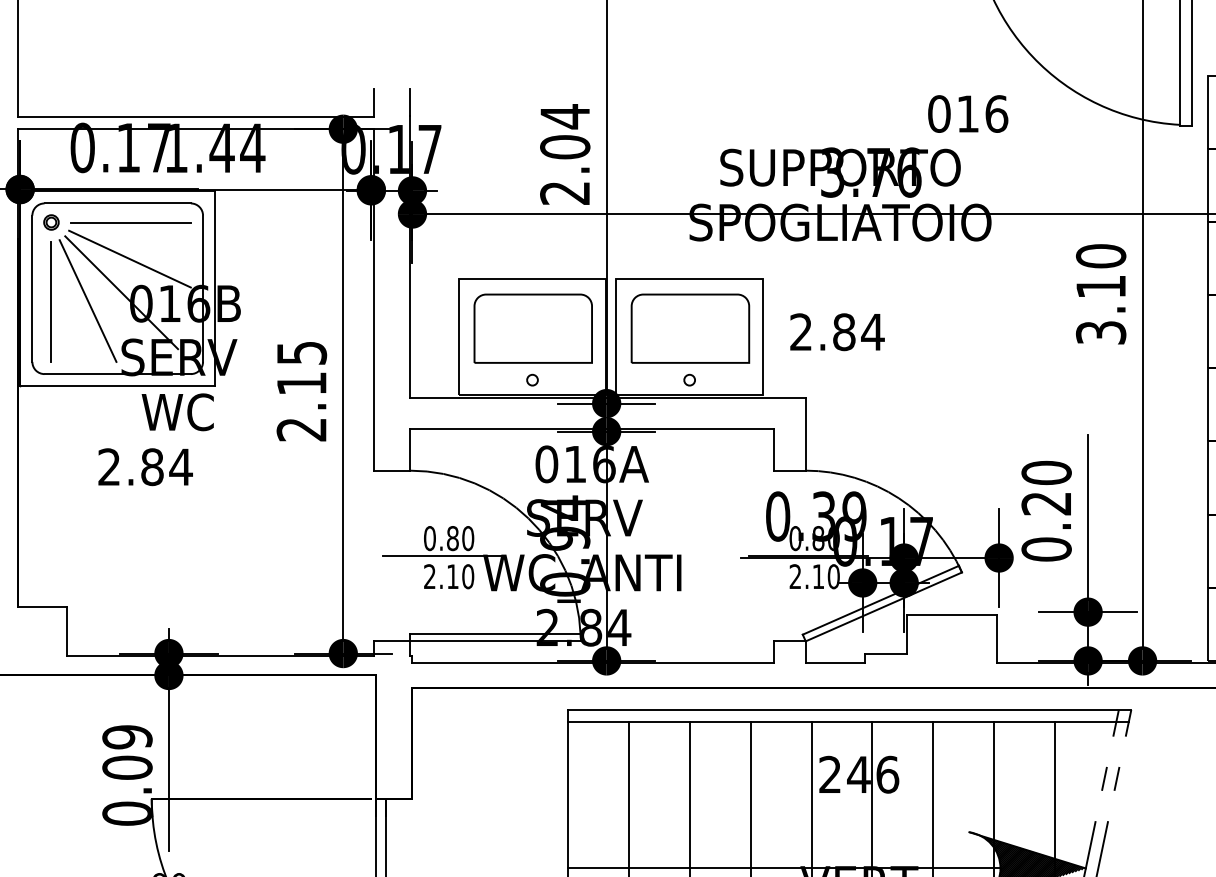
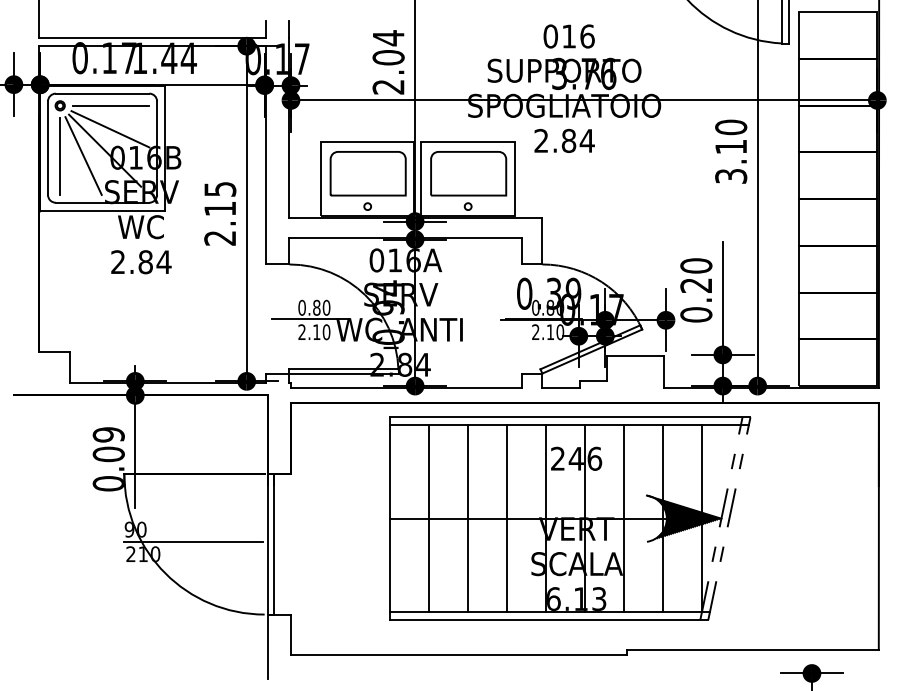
text: (967, 114) -> (568, 36), moved
text: (837, 331) -> (564, 140), moved
text: (145, 467) -> (141, 262), moved

